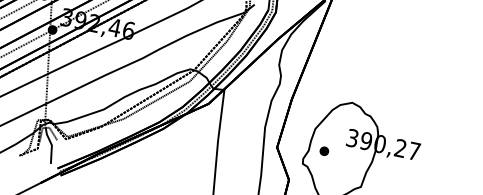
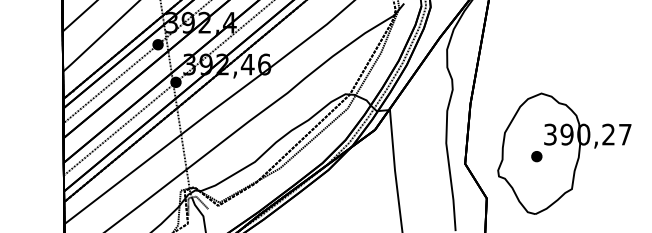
part: (324, 151) -> (536, 156), moved

